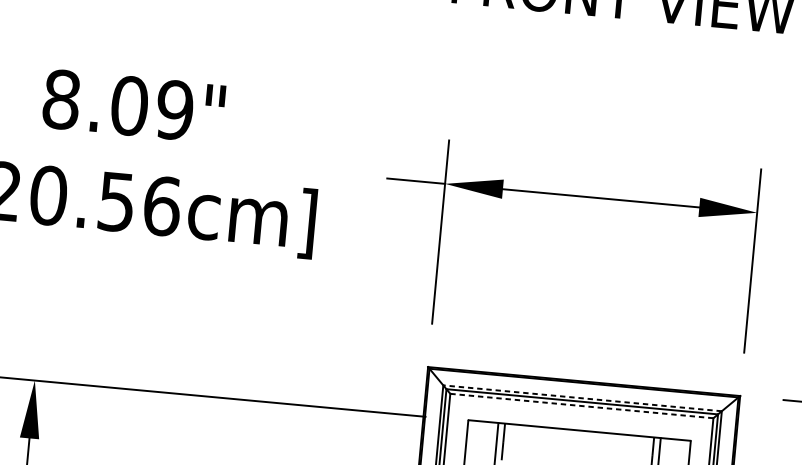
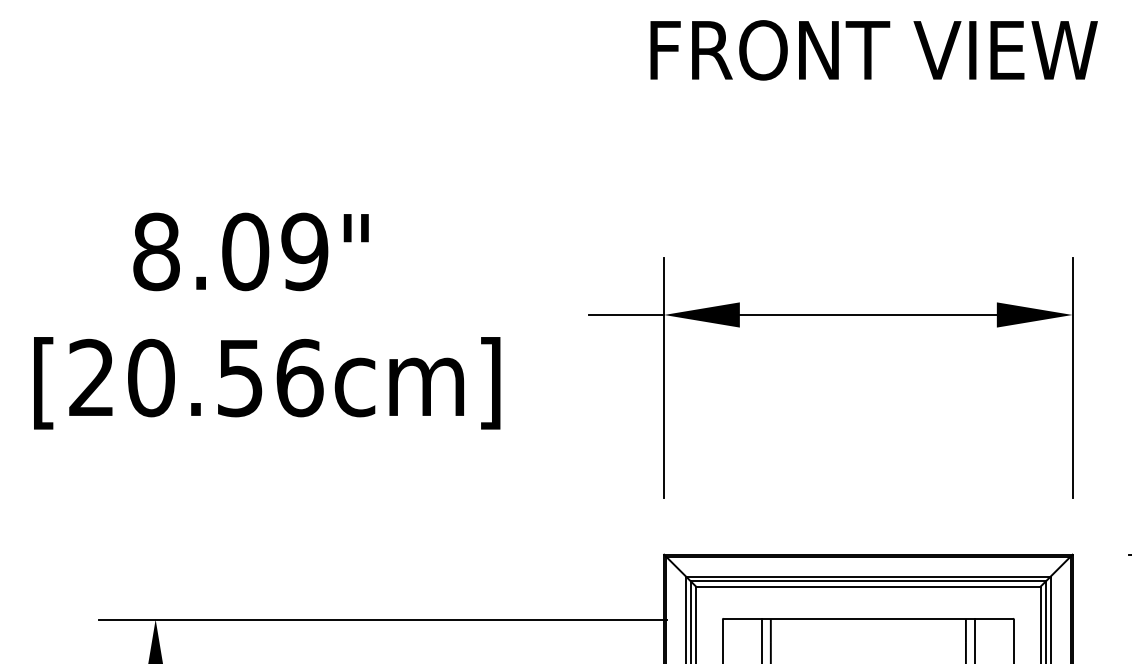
line: (581, 398) -> (867, 576), dashed -> solid
line: (581, 405) -> (867, 586), dashed -> solid

